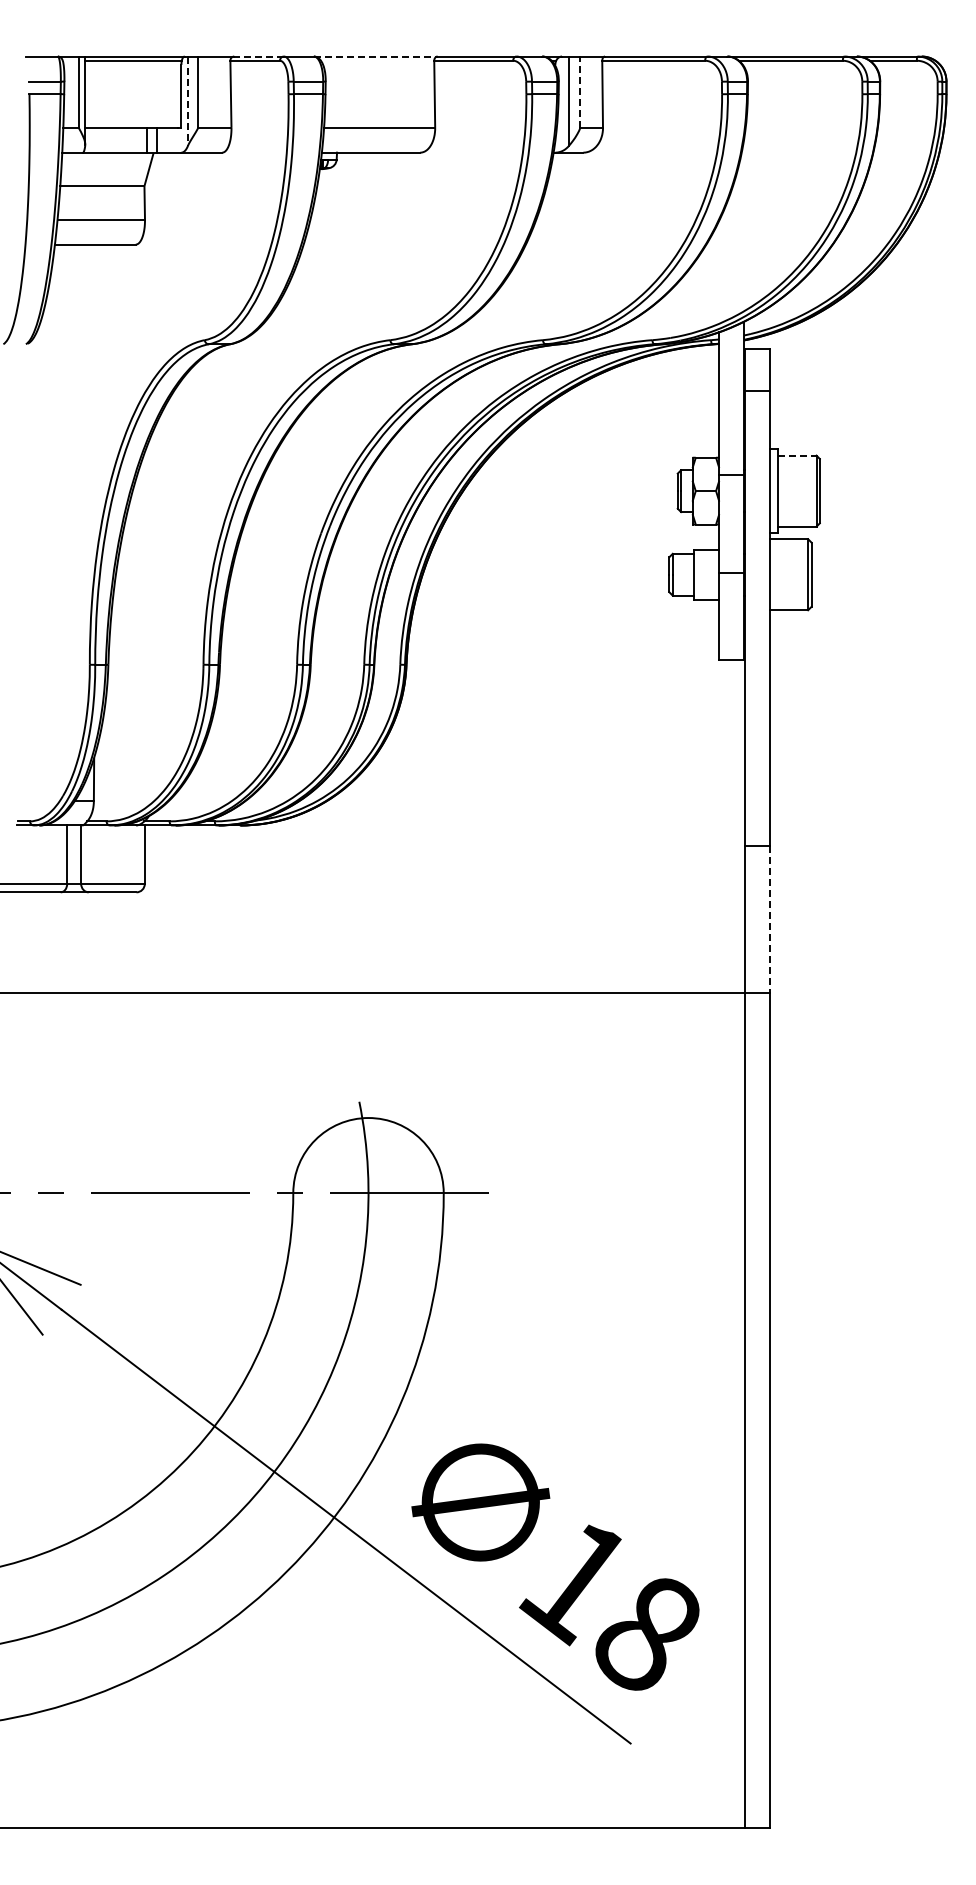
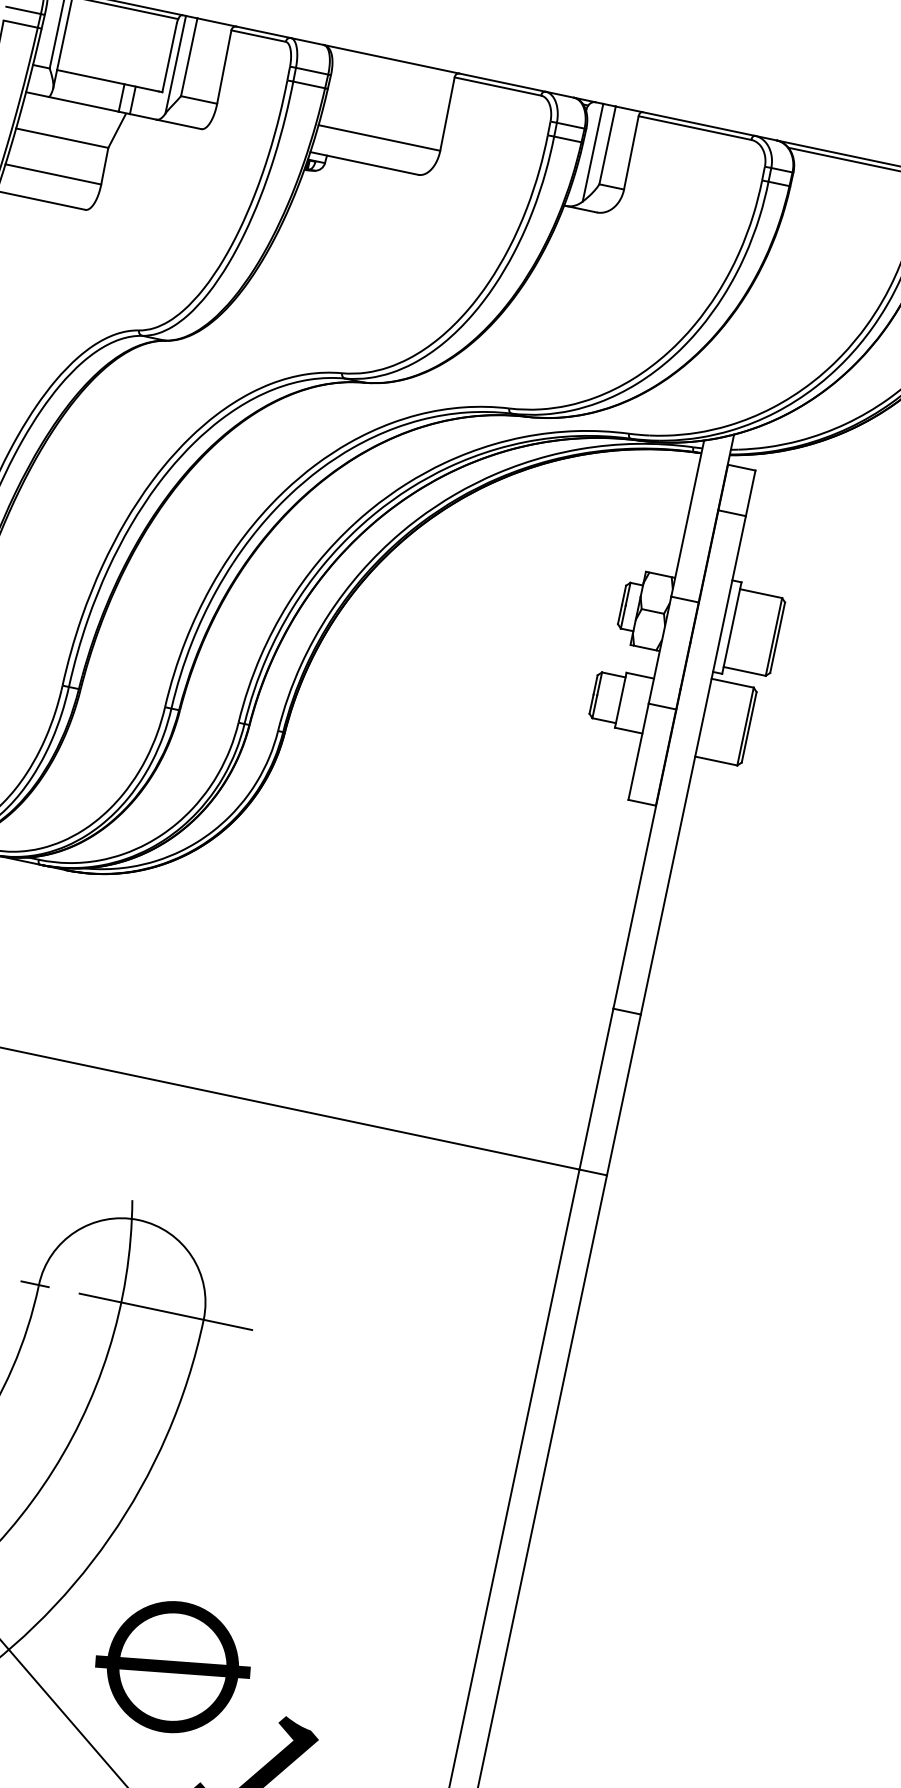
line: (259, 56) -> (264, 32), dashed -> solid
line: (375, 56) -> (391, 59), dashed -> solid
line: (580, 92) -> (607, 145), dashed -> solid
line: (188, 101) -> (176, 65), dashed -> solid
line: (797, 455) -> (761, 593), dashed -> solid
line: (769, 919) -> (623, 1095), dashed -> solid

